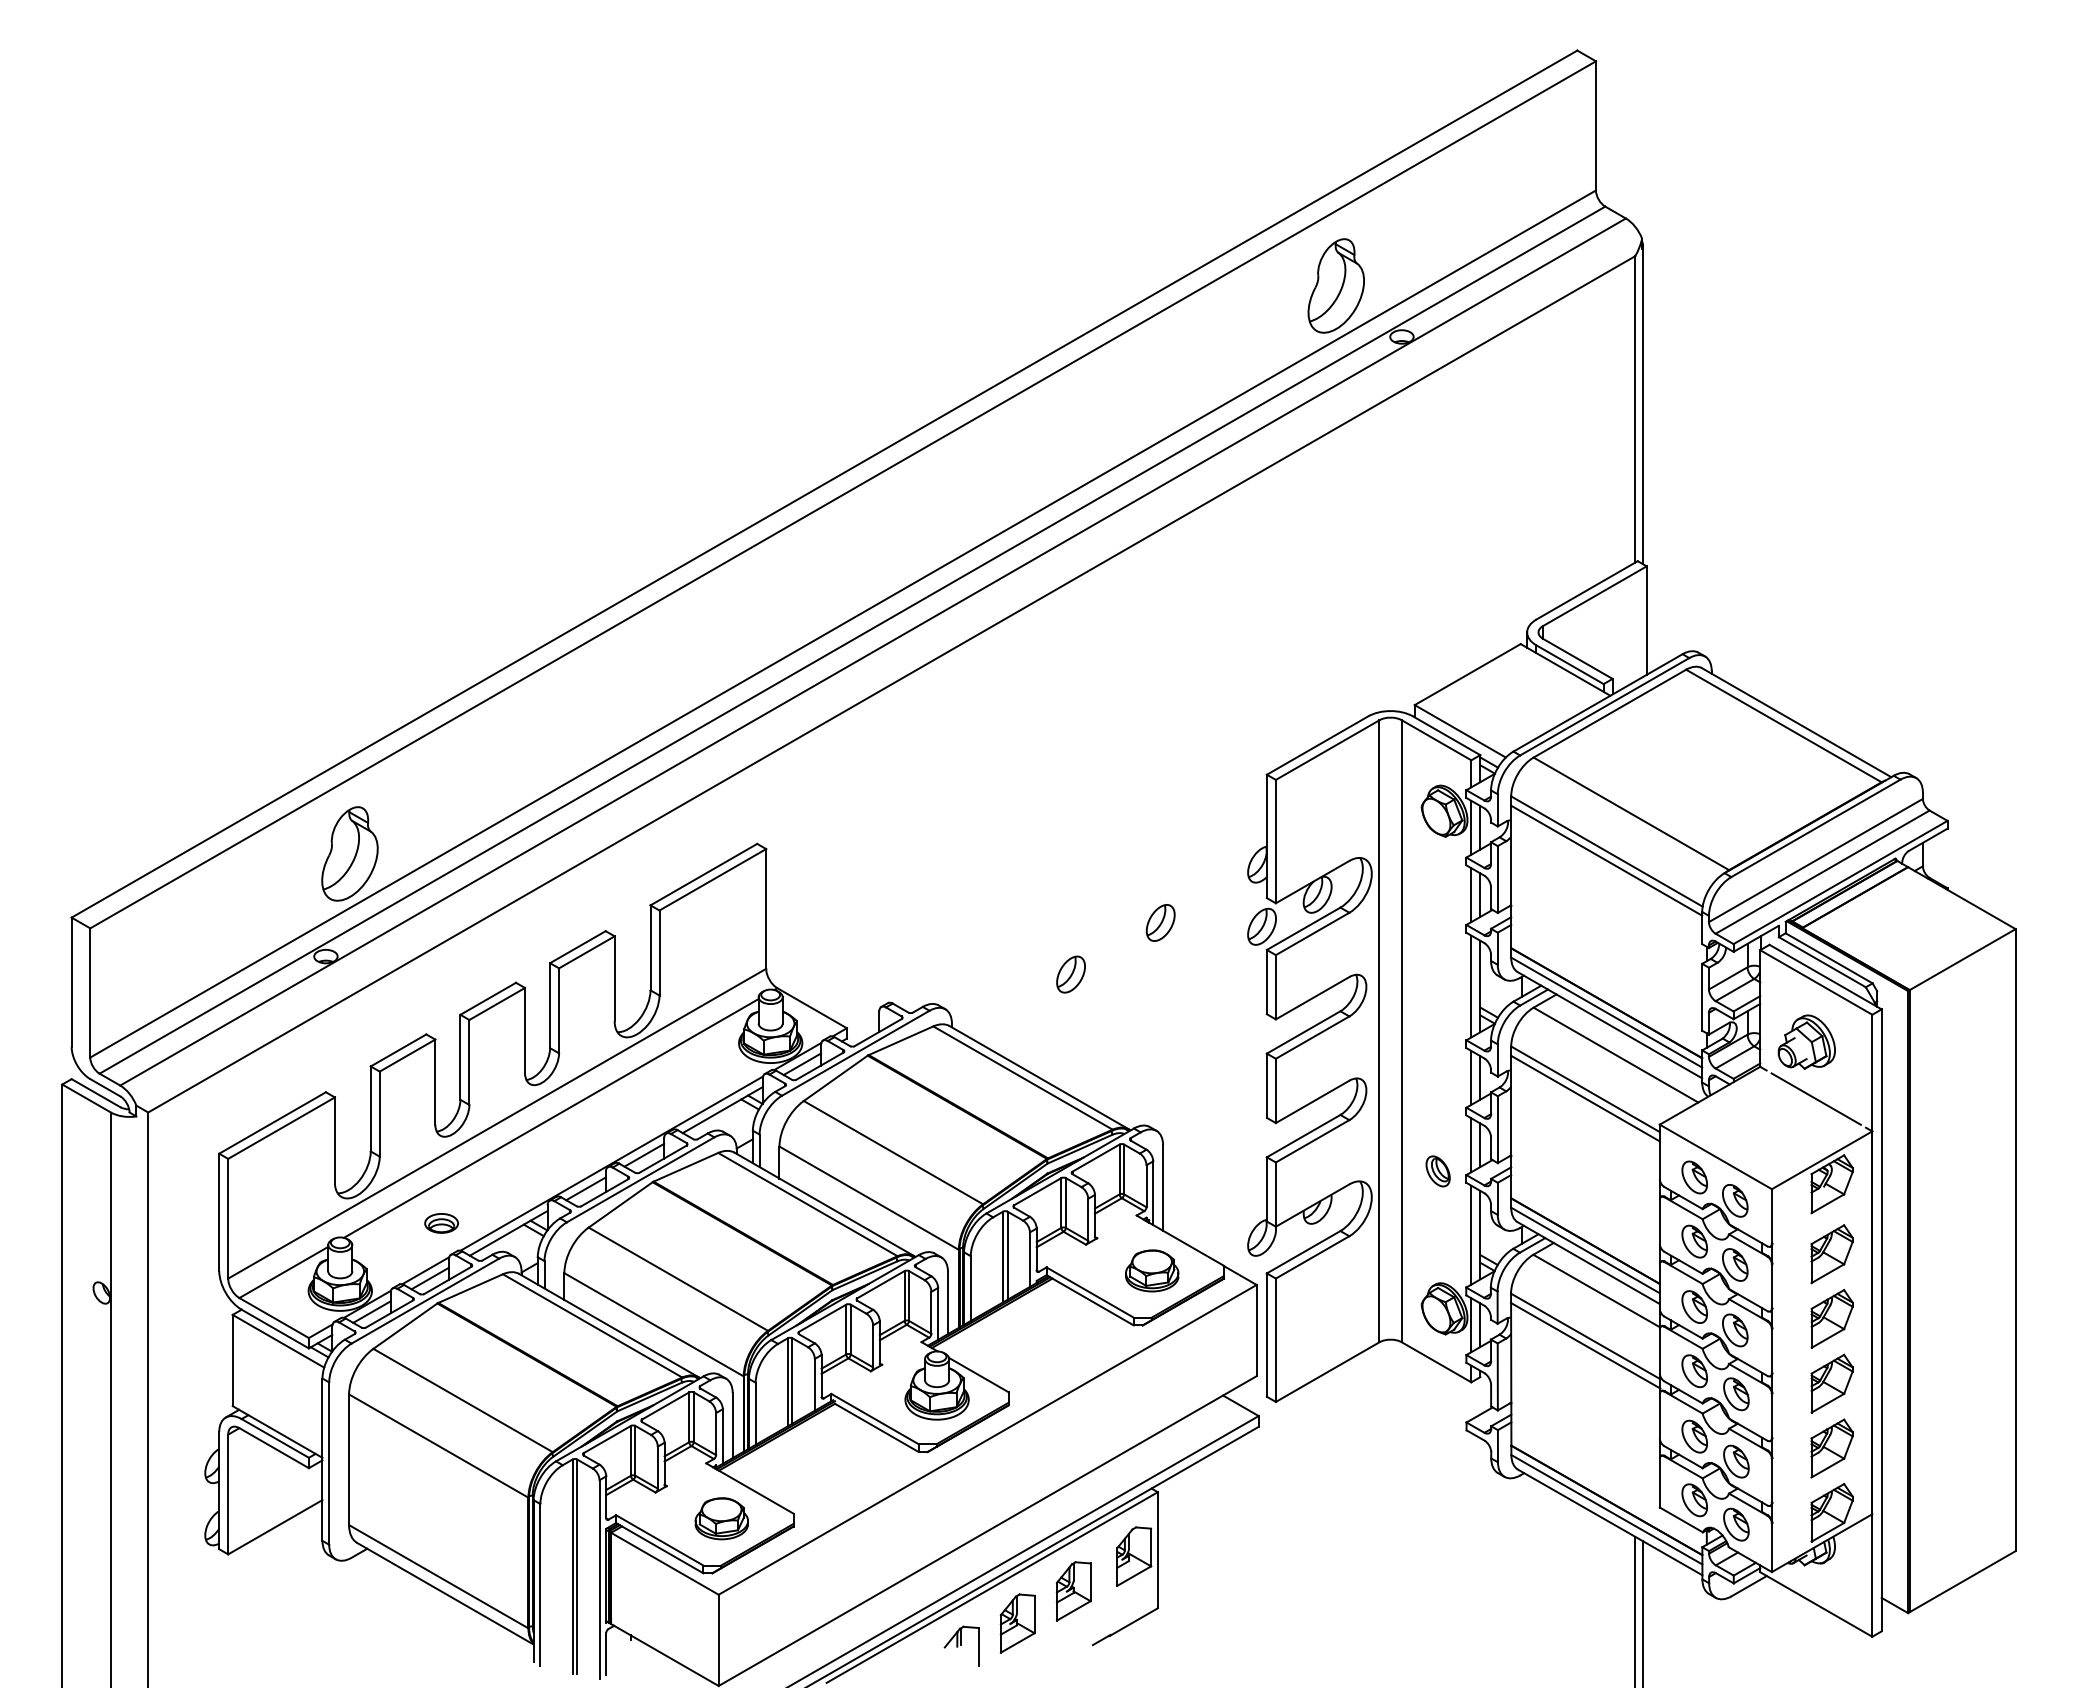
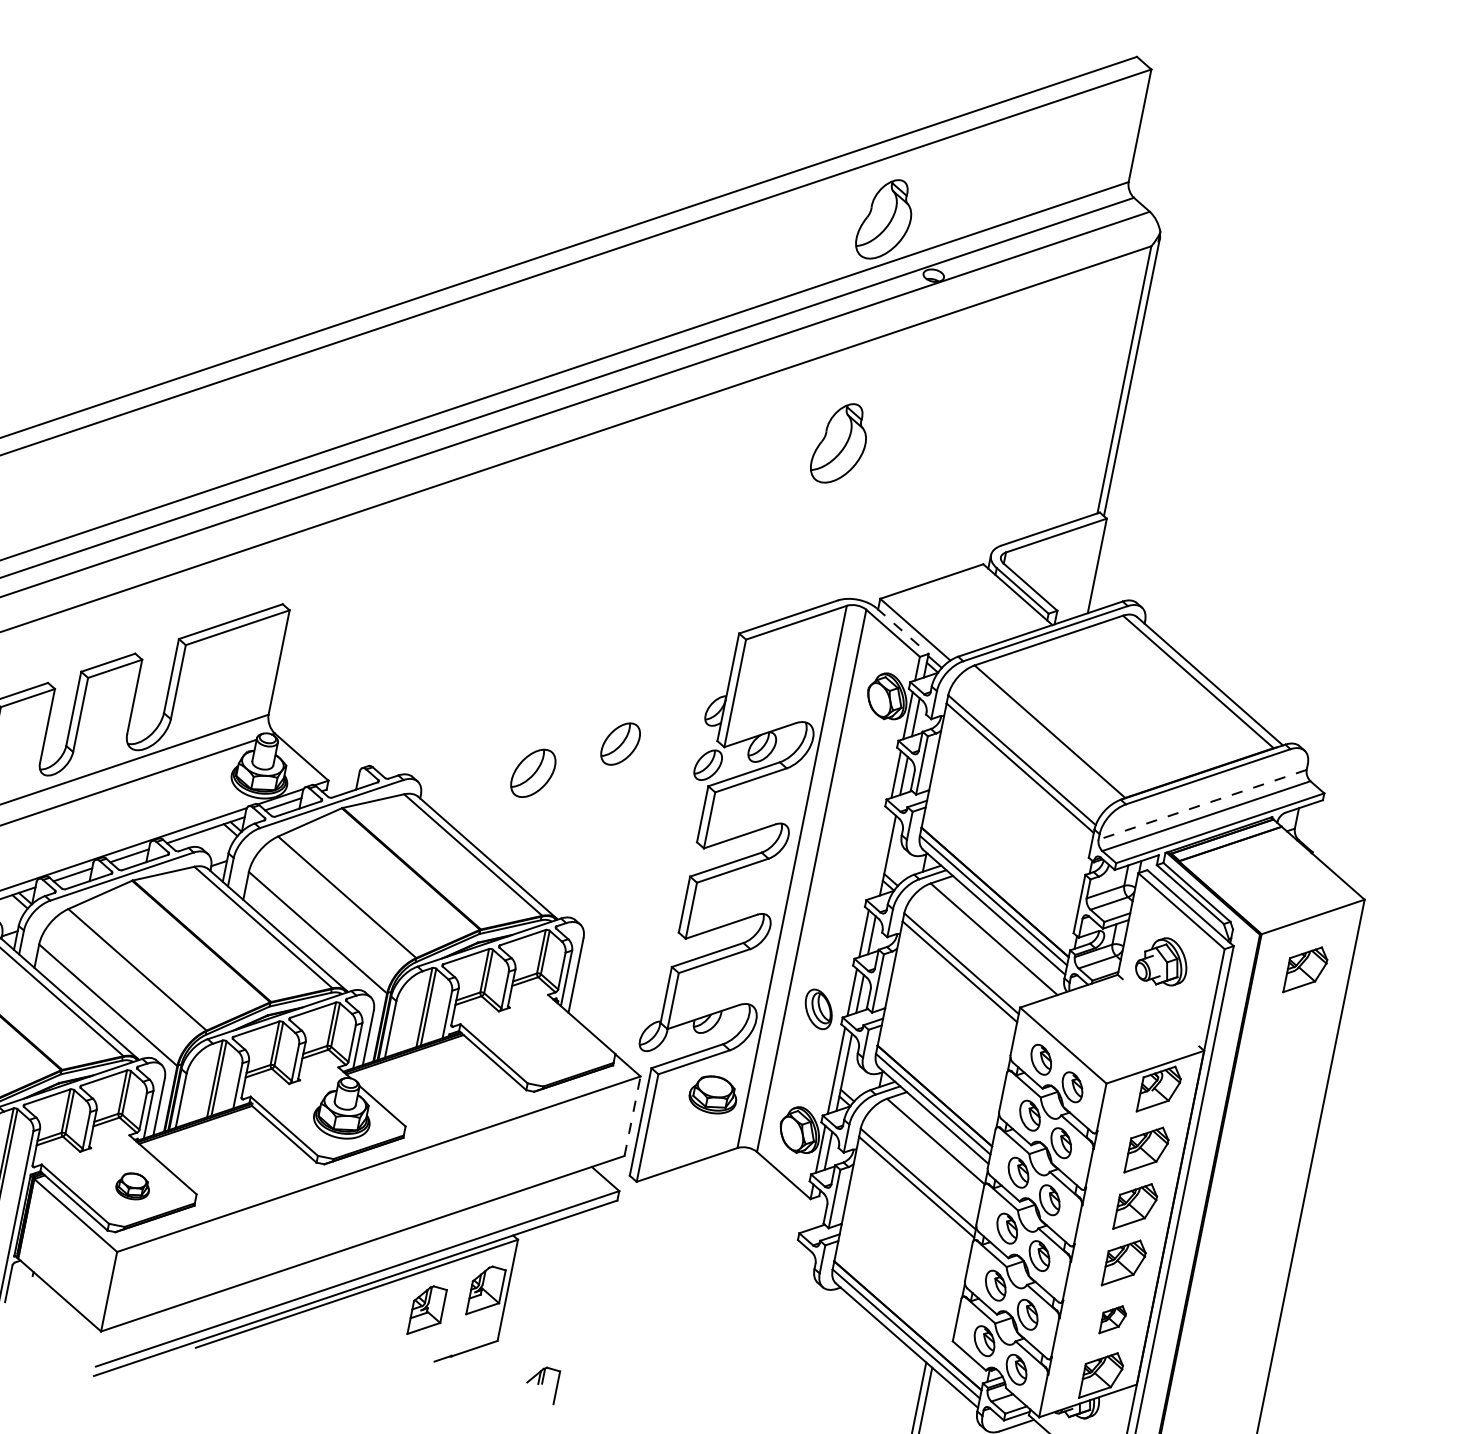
part: (1335, 542) -> (839, 443), added
line: (1446, 735) -> (902, 630), solid -> dashed
line: (1815, 860) -> (1202, 804), solid -> dashed
part: (1160, 922) -> (620, 743), size x1.4
part: (1070, 974) -> (532, 773), size x1.6
line: (1471, 986) -> (880, 854), removed
part: (1966, 1020) -> (1305, 970), added
line: (1815, 1098) -> (1160, 1012), removed
part: (1437, 1171) -> (818, 1009), size x1.4
part: (1152, 1270) -> (713, 1094), moved
line: (1256, 1330) -> (632, 1116), solid -> dashed
part: (1831, 1448) -> (1112, 1320), size x0.6
part: (721, 1518) -> (133, 1185), size x0.7
part: (1017, 1623) -> (372, 1329), removed
part: (961, 1645) -> (542, 1383), moved

